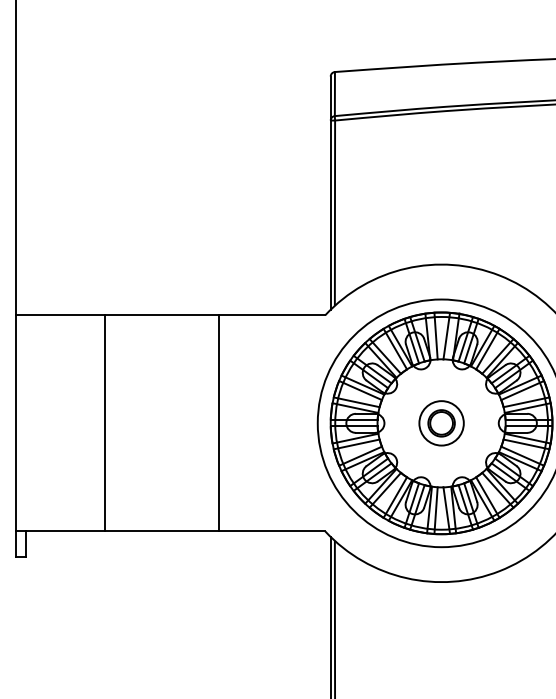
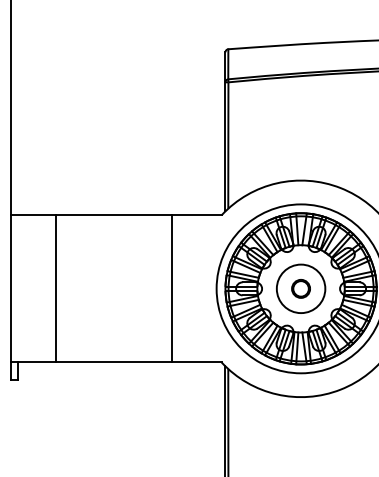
line: (104, 422) -> (55, 288), moved
line: (219, 422) -> (171, 288), moved
circle: (440, 422) -> (300, 288), size x1.6

